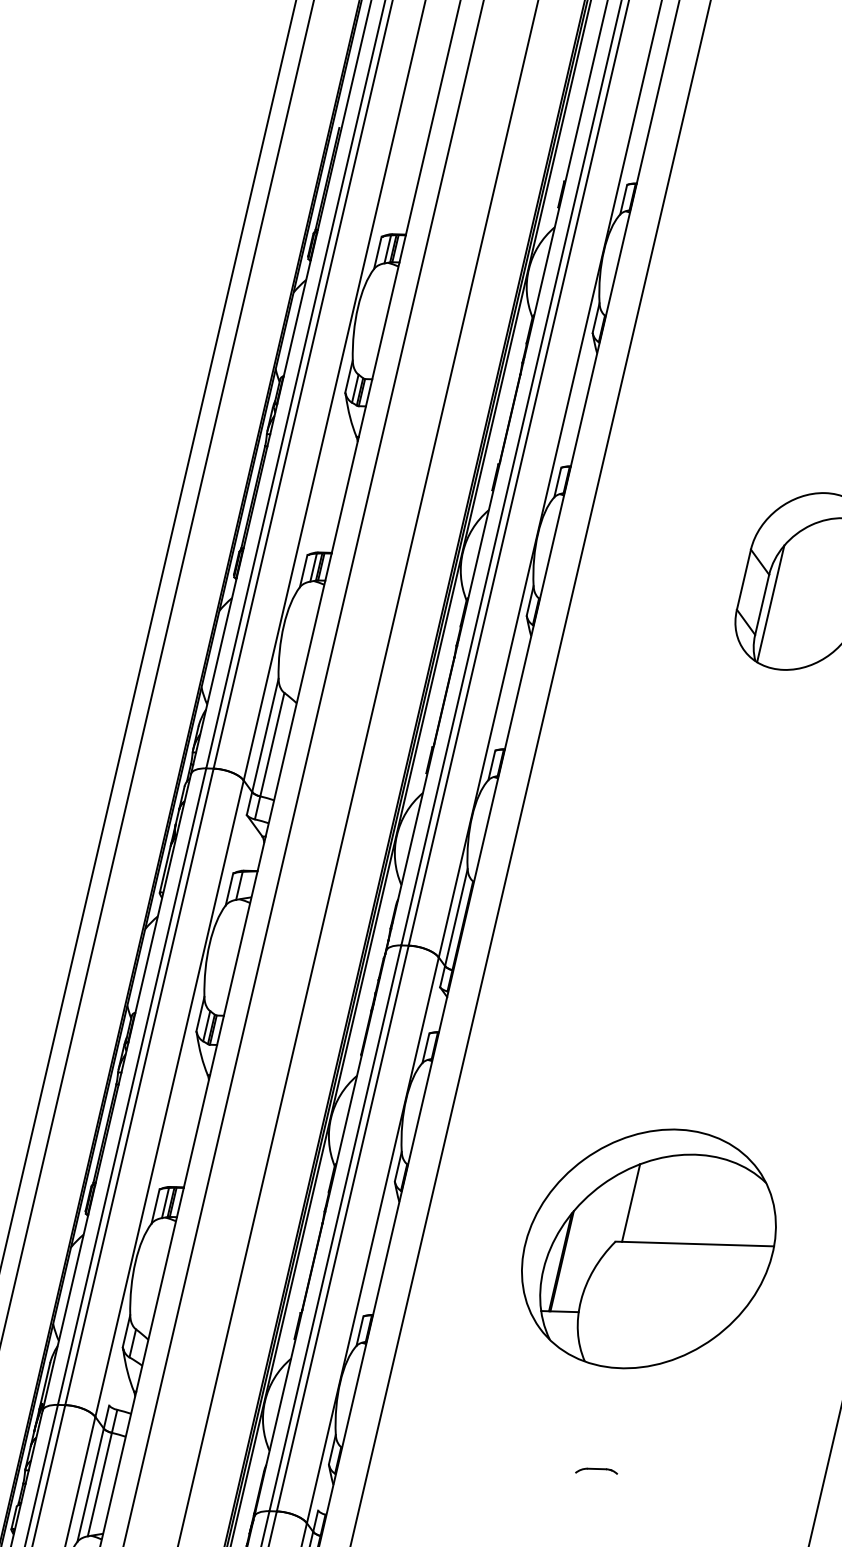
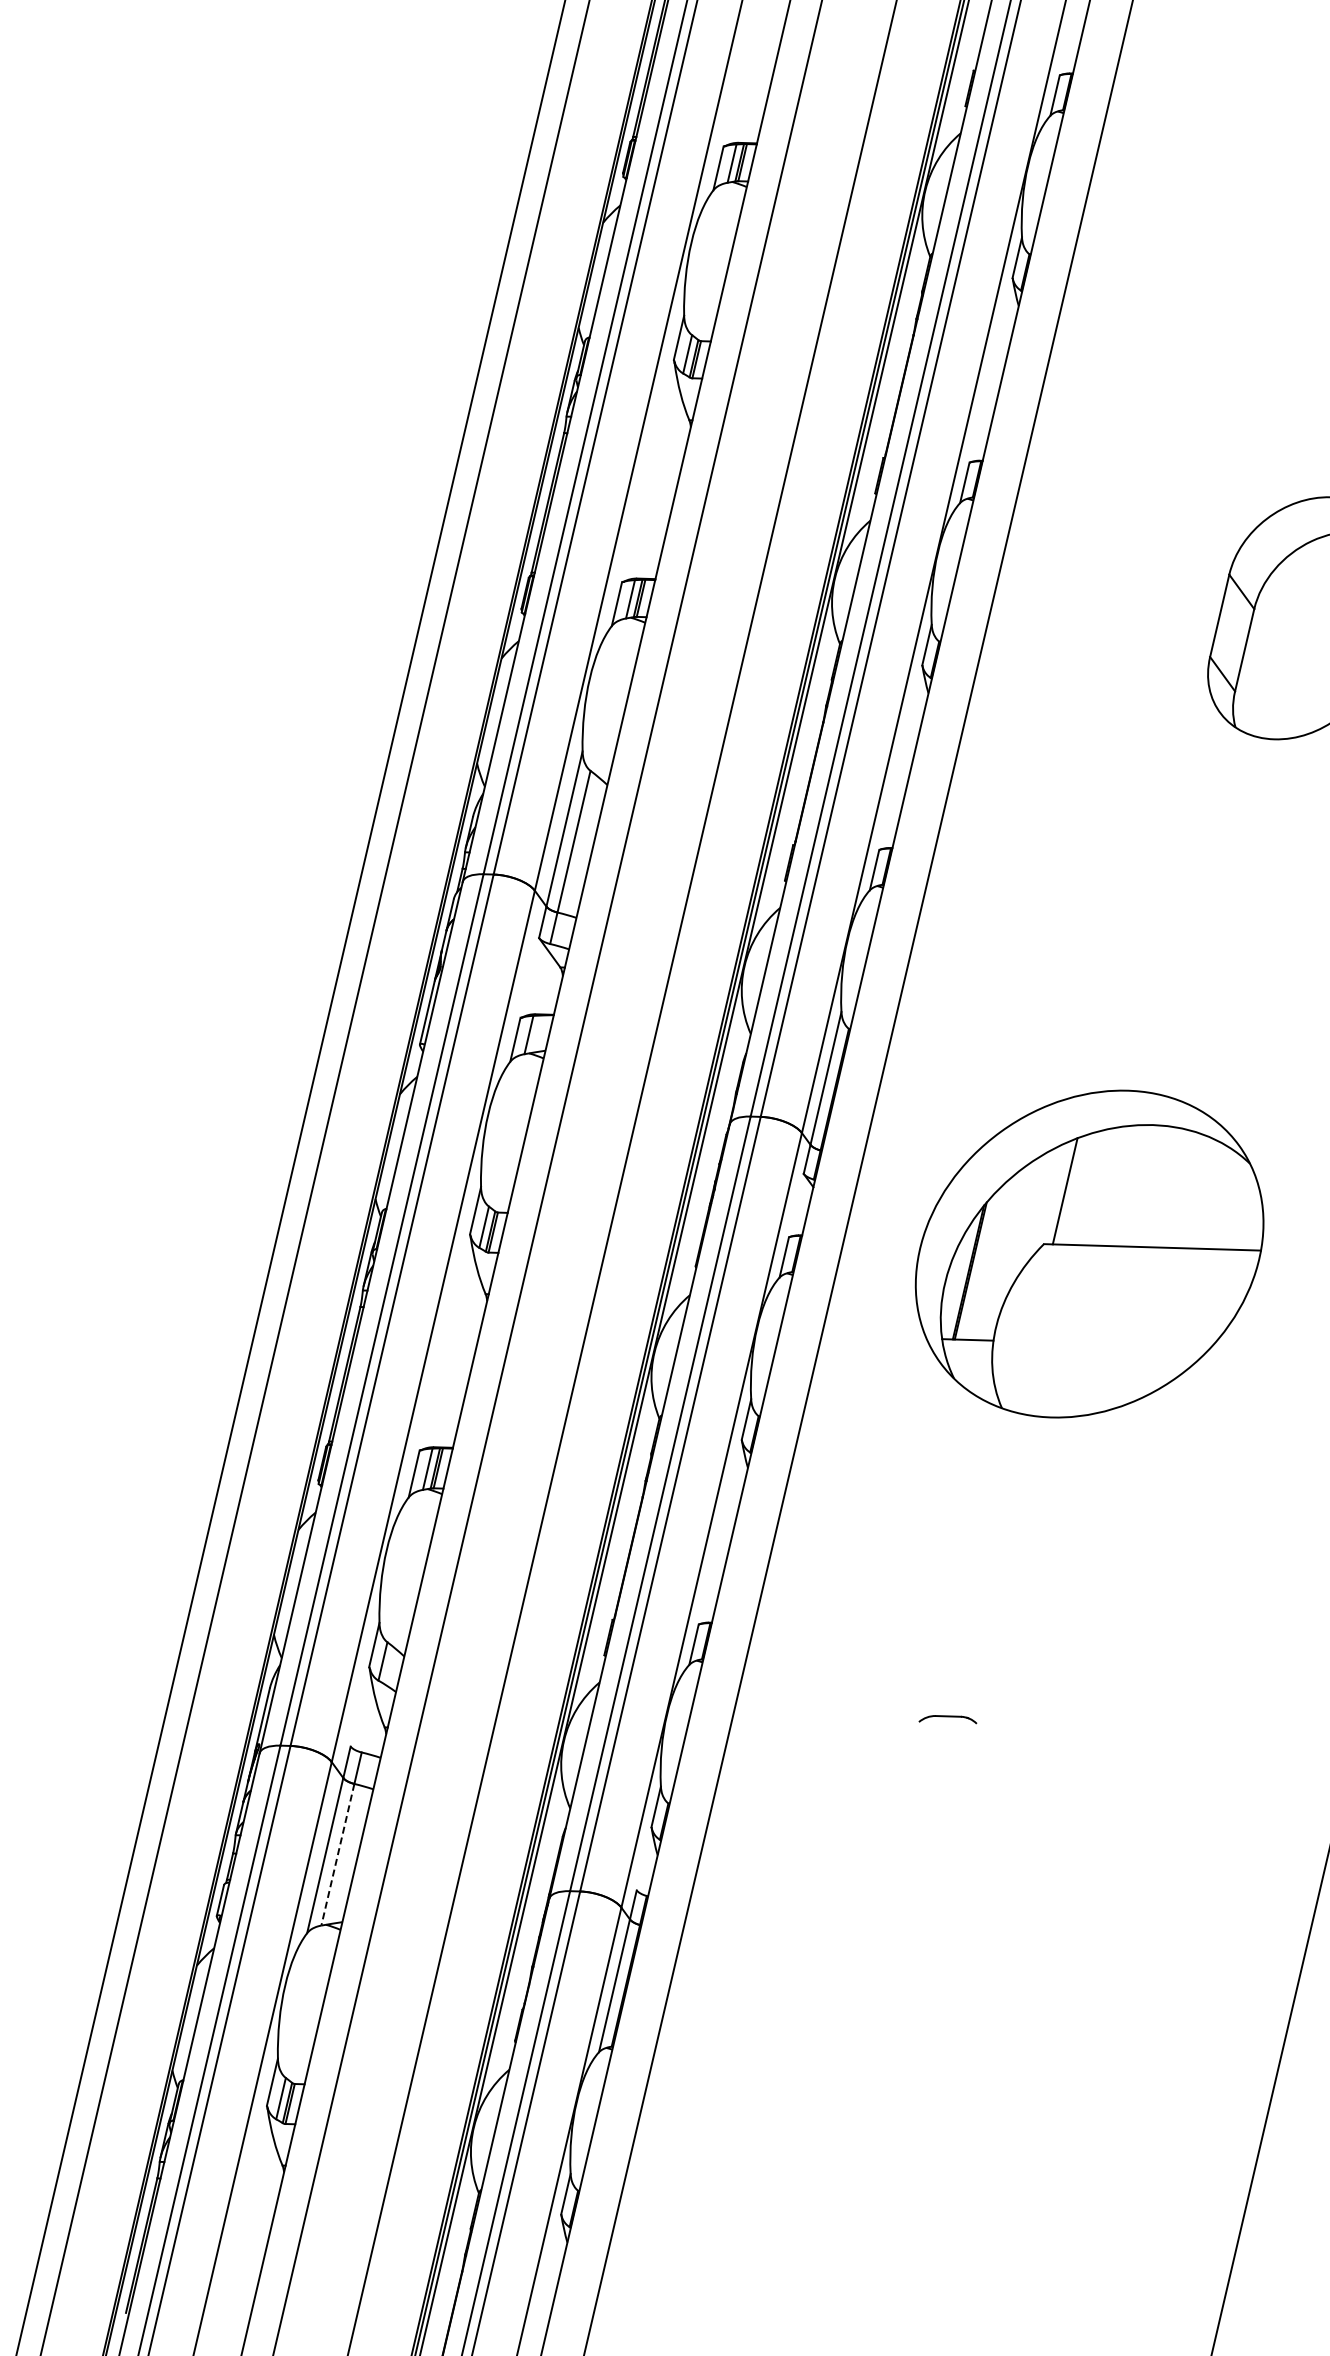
line: (770, 603) -> (1256, 648), removed
part: (648, 1248) -> (1089, 1253), moved
part: (596, 1471) -> (947, 1719), moved
line: (99, 1484) -> (337, 1854), solid -> dashed

